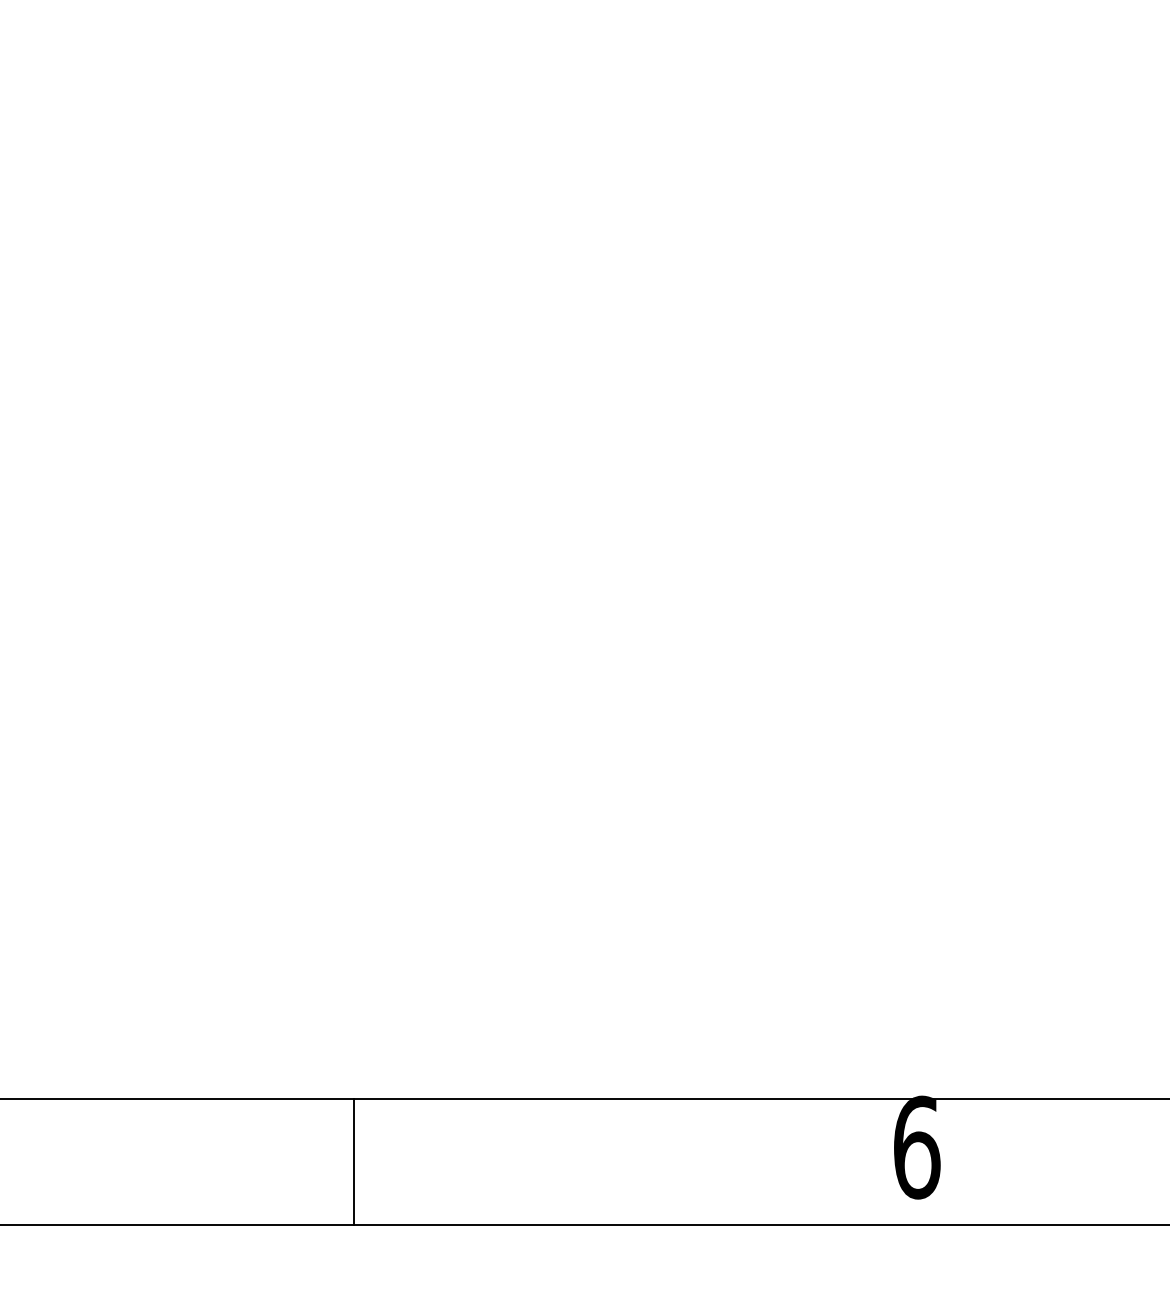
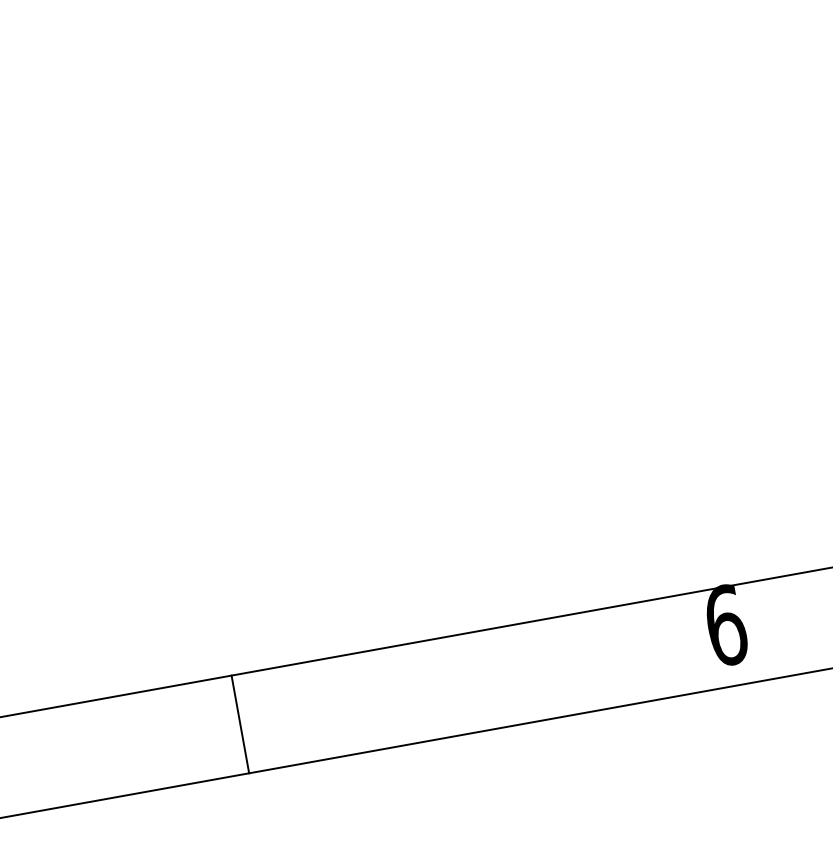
line: (354, 1161) -> (240, 723), moved

